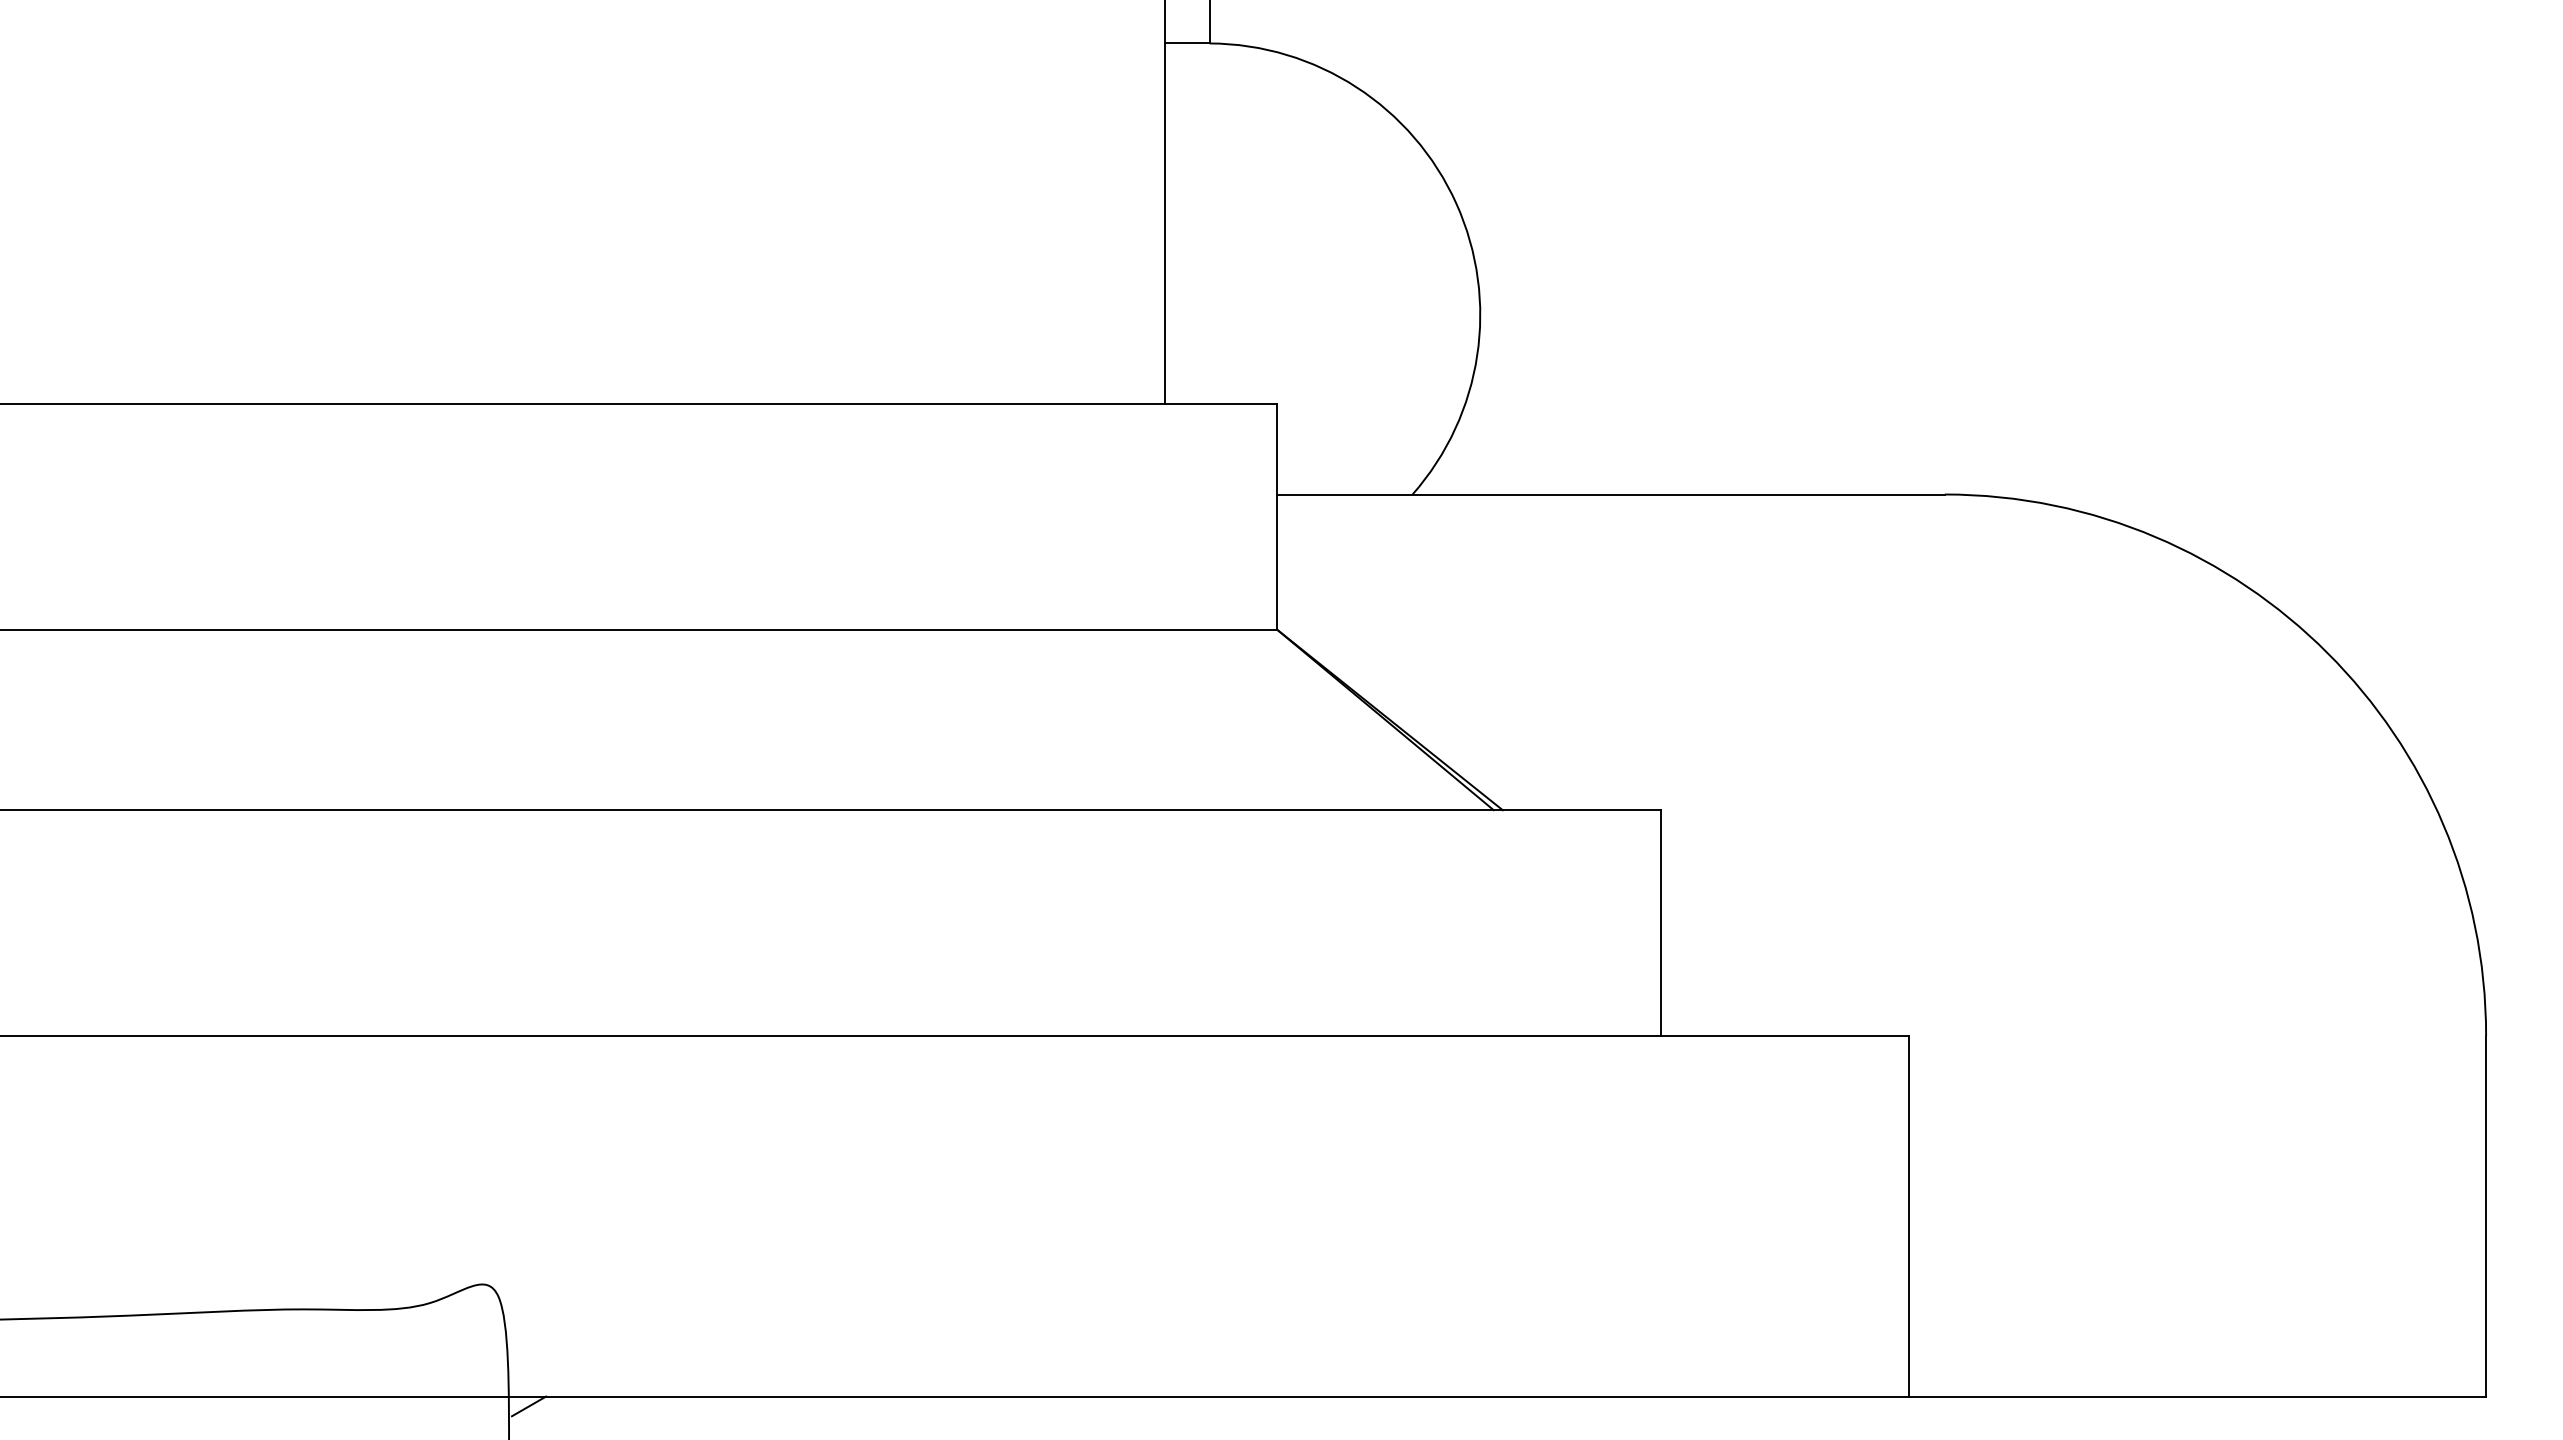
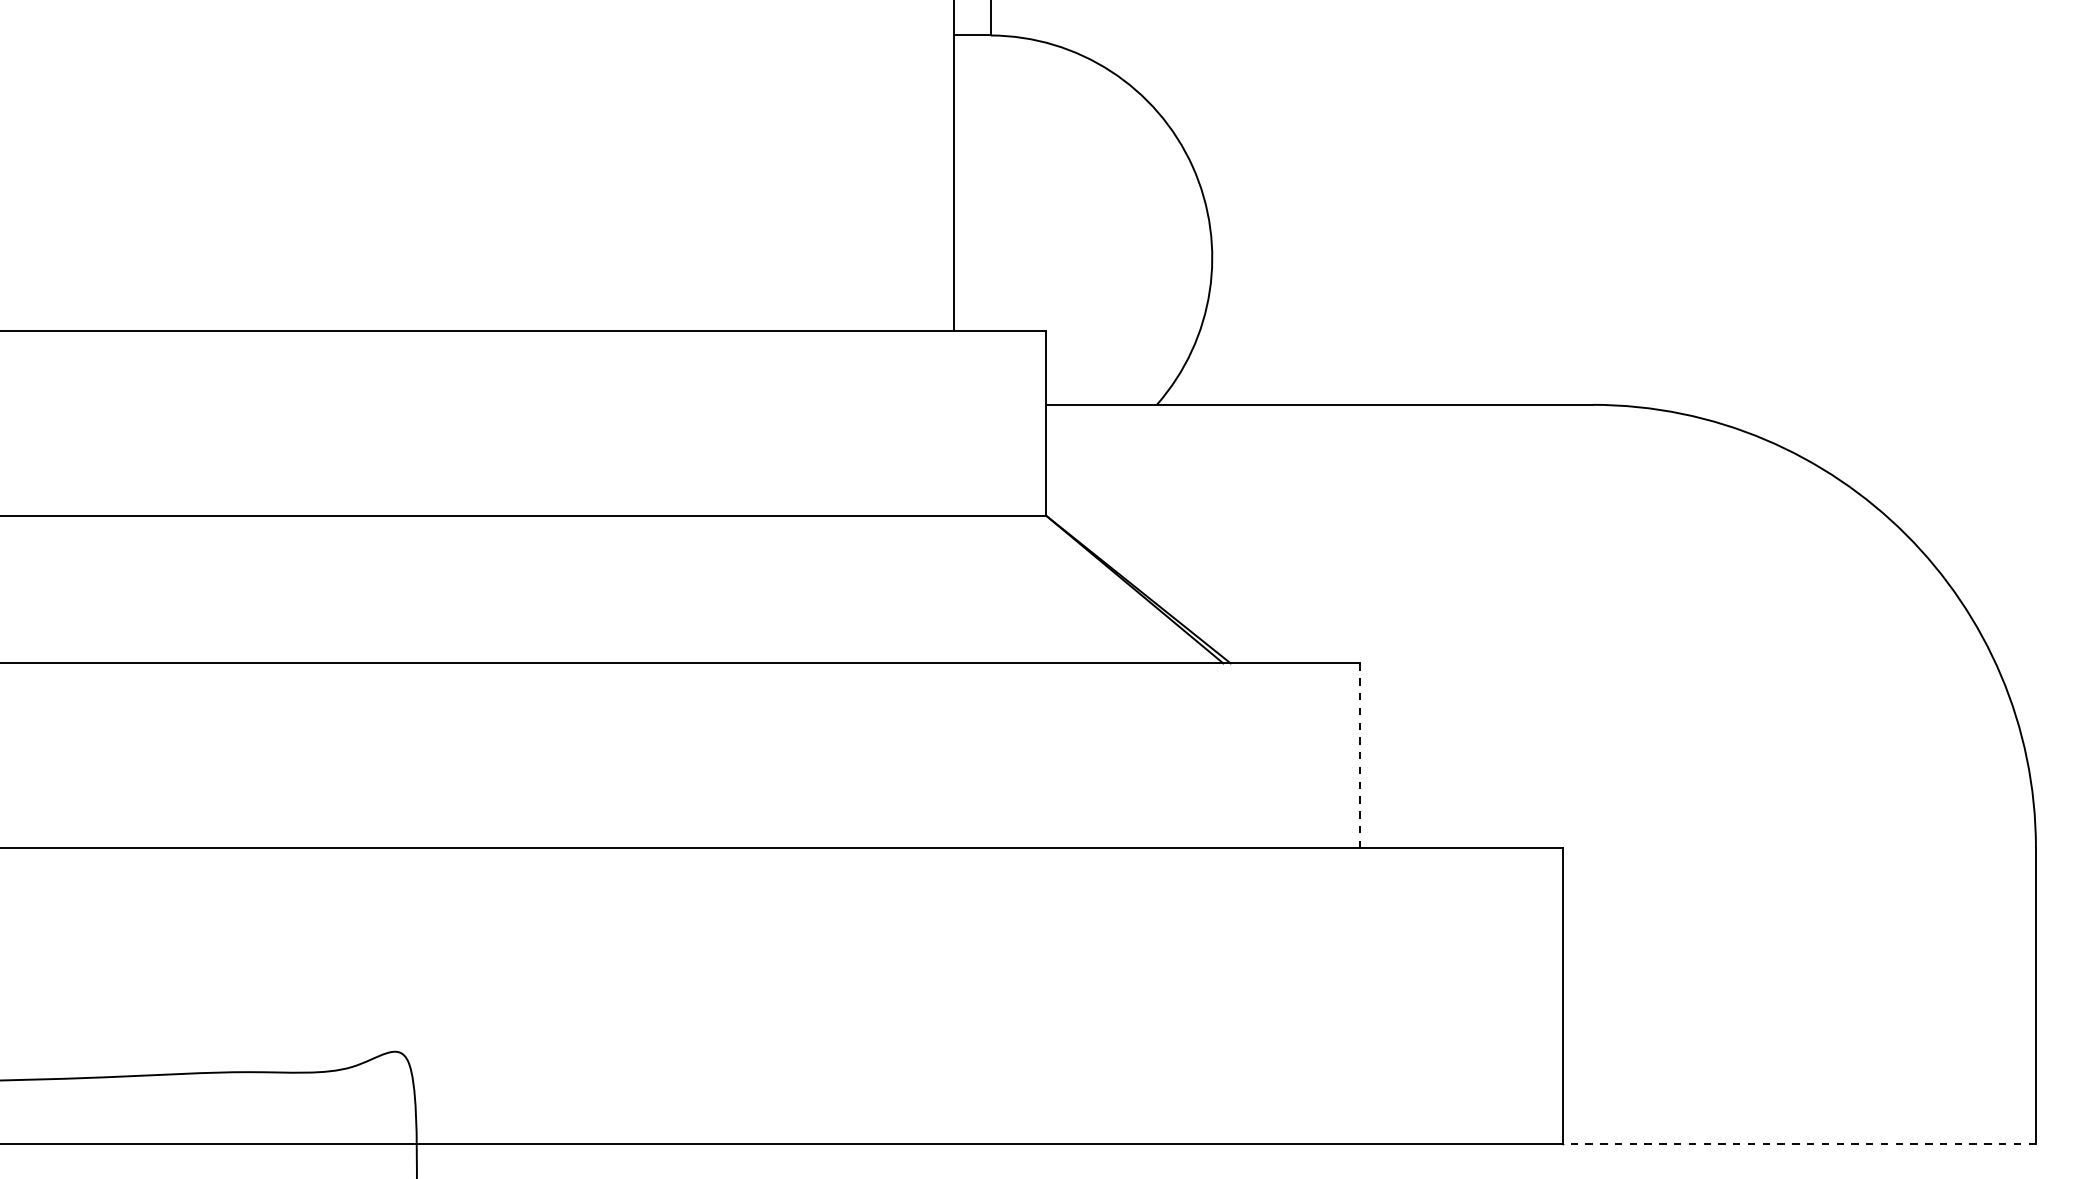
line: (1660, 923) -> (1359, 756), solid -> dashed
line: (2197, 1396) -> (1799, 1143), solid -> dashed
line: (528, 1406) -> (432, 1151), removed

